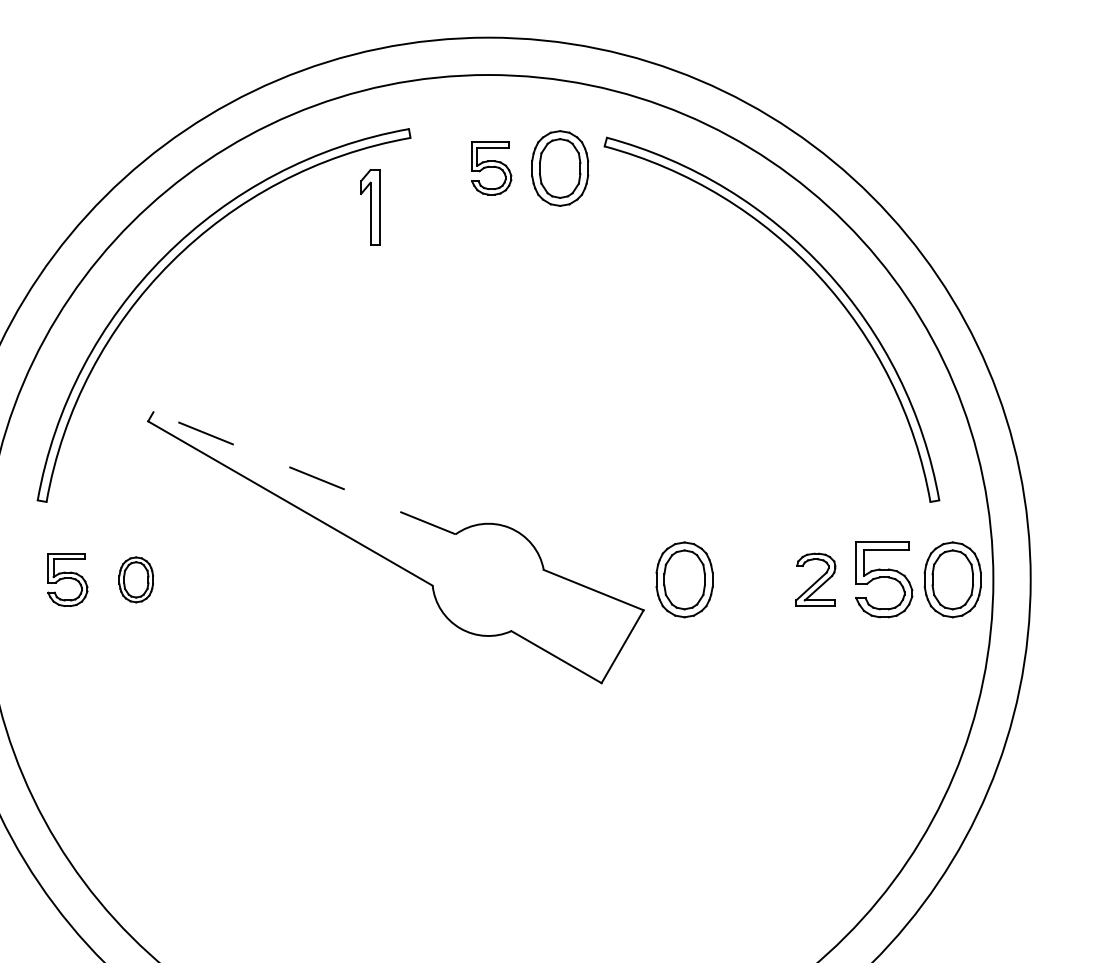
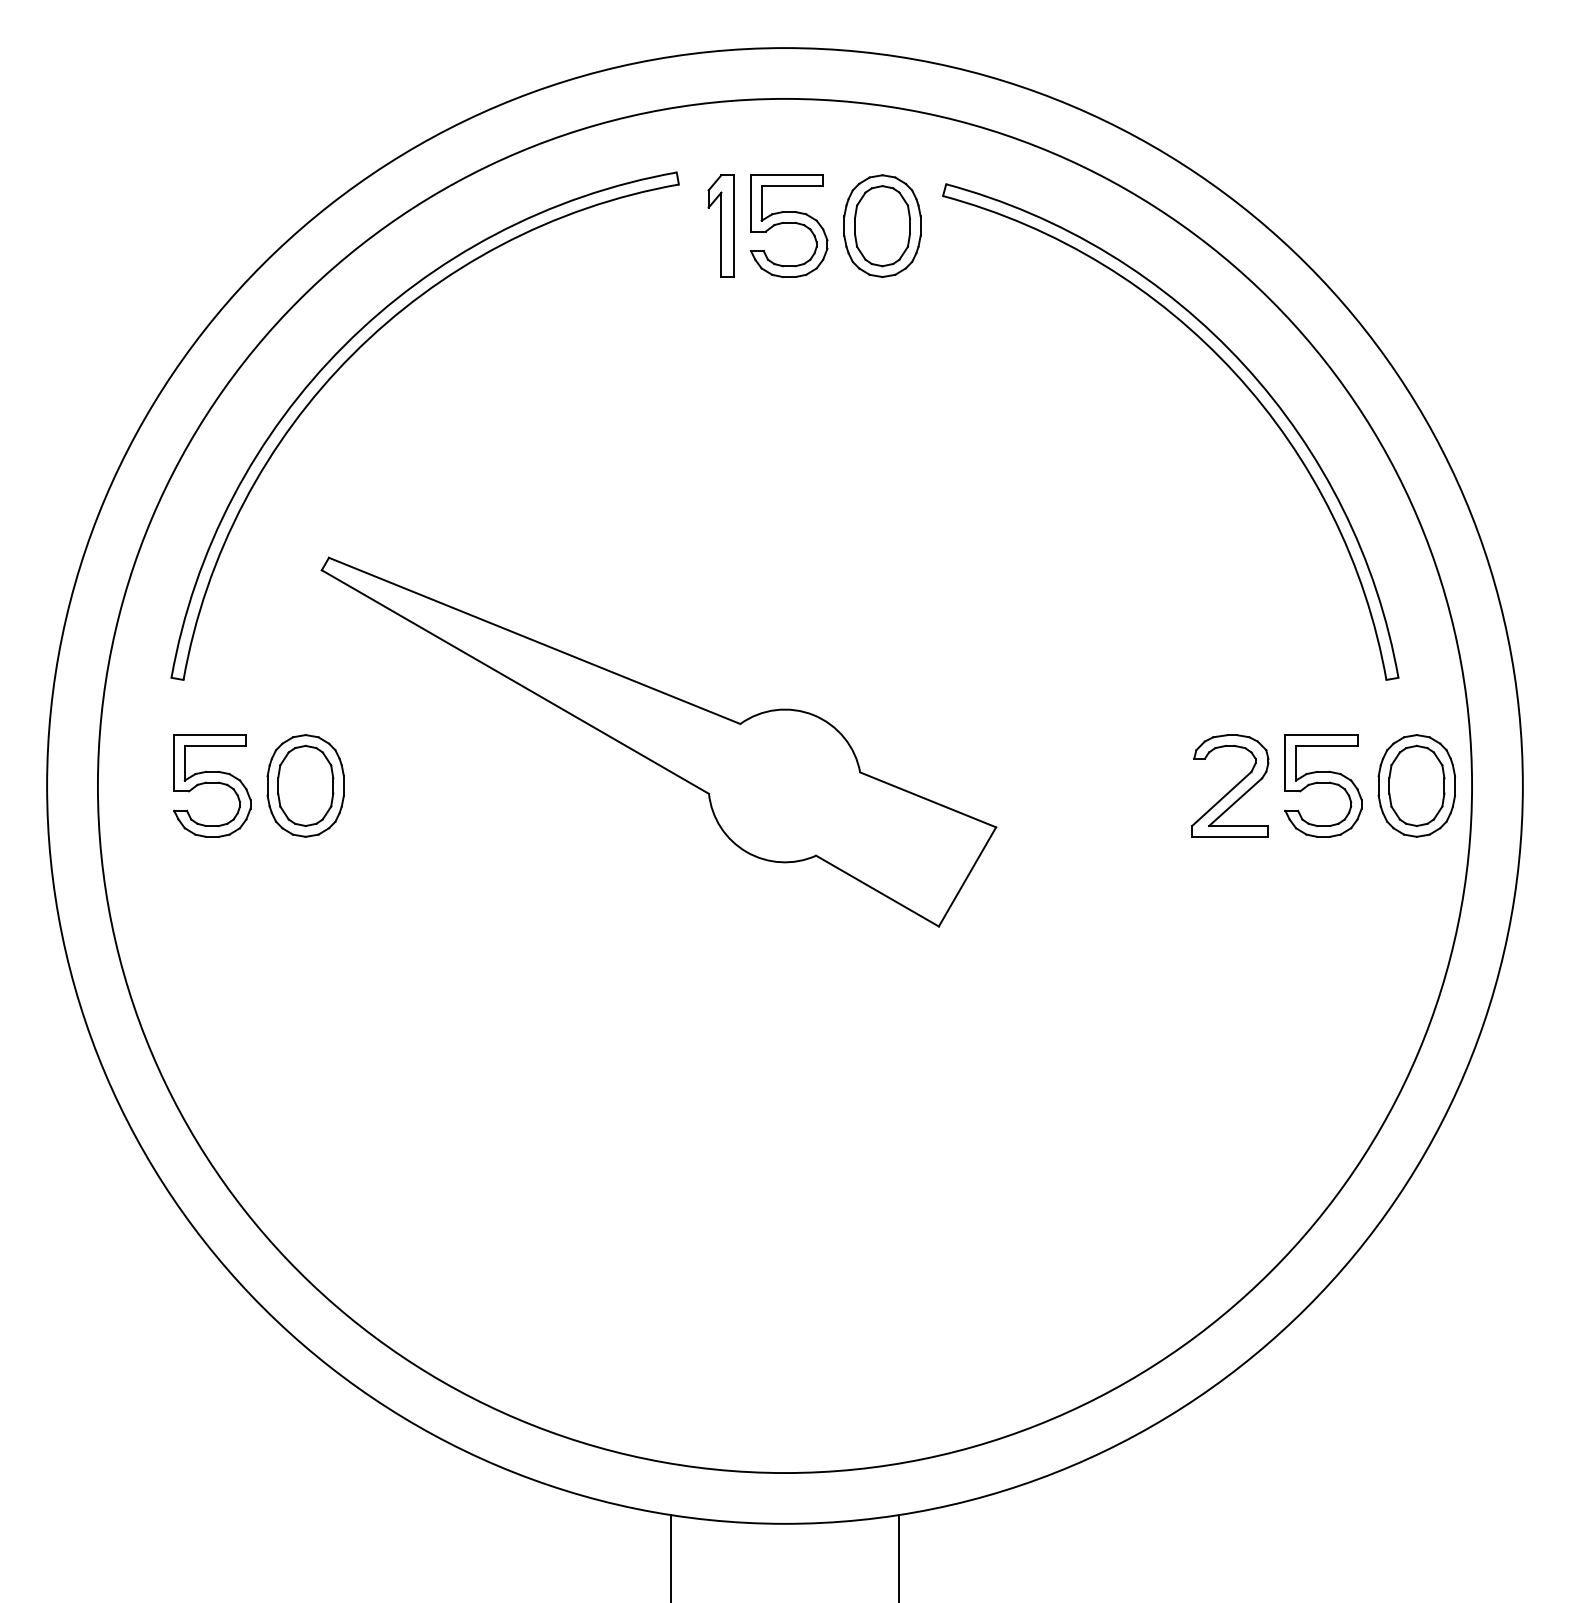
part: (491, 168) -> (789, 225), size x1.43
part: (369, 206) -> (720, 225), moved
line: (304, 472) -> (534, 640), dashed -> solid
part: (67, 579) -> (212, 785), size x1.43
part: (136, 579) -> (305, 785), size x1.67
part: (684, 579) -> (1051, 785), removed
part: (815, 579) -> (1230, 785), size x1.43

